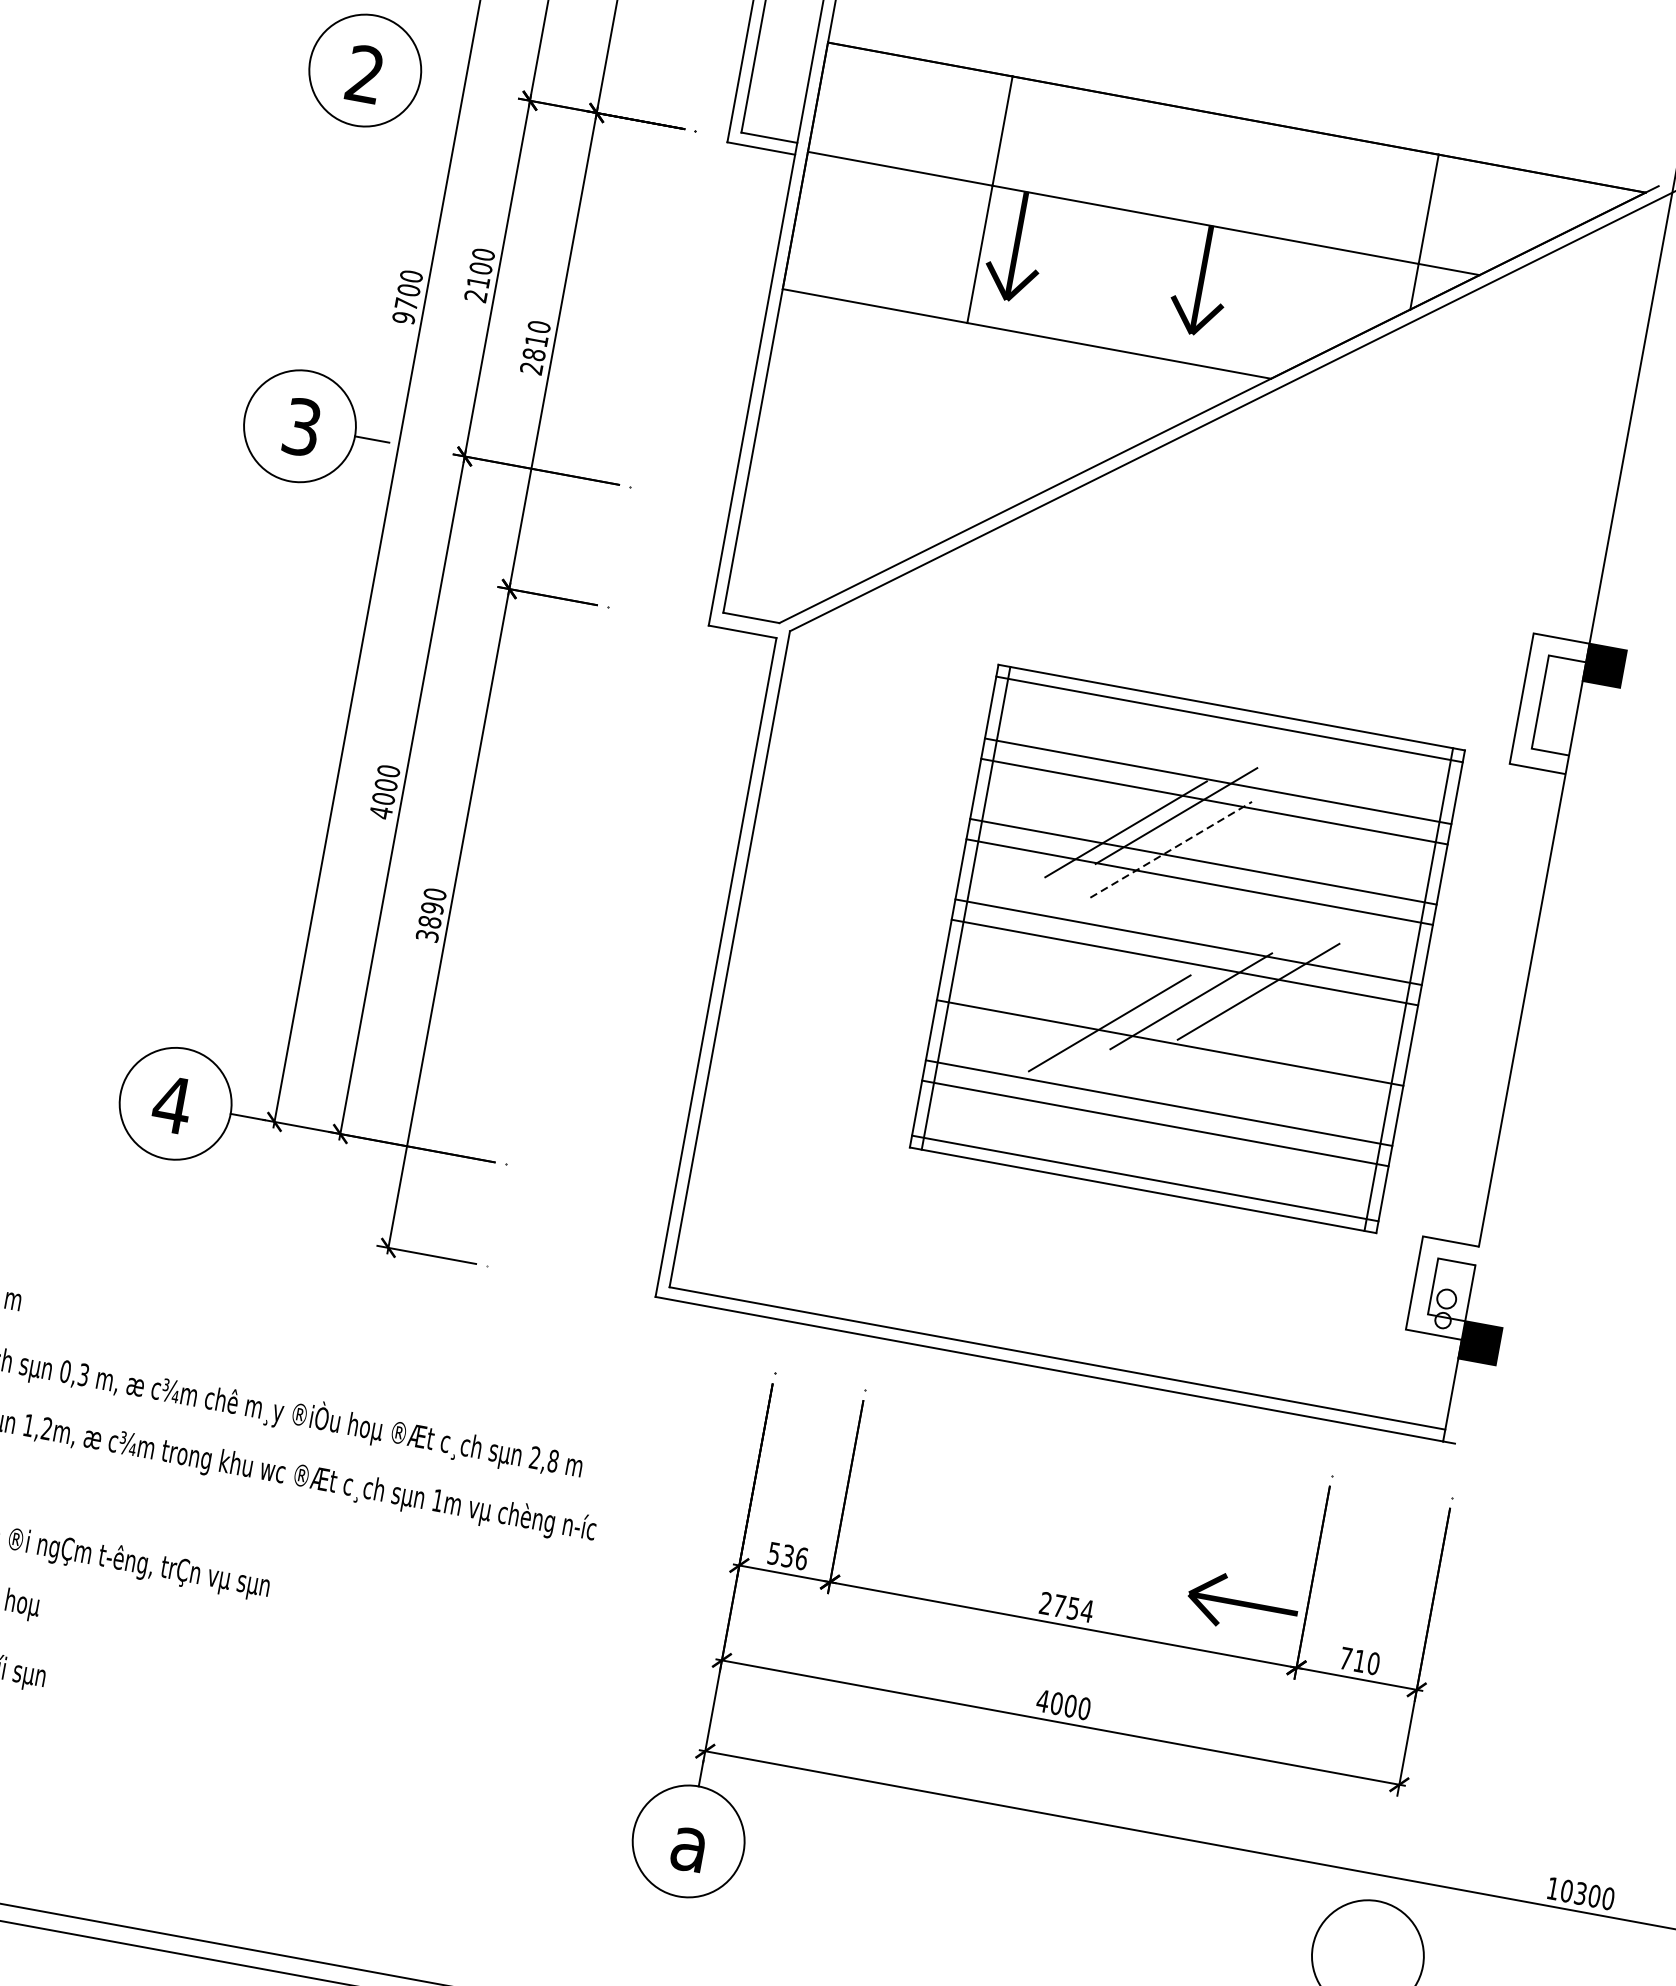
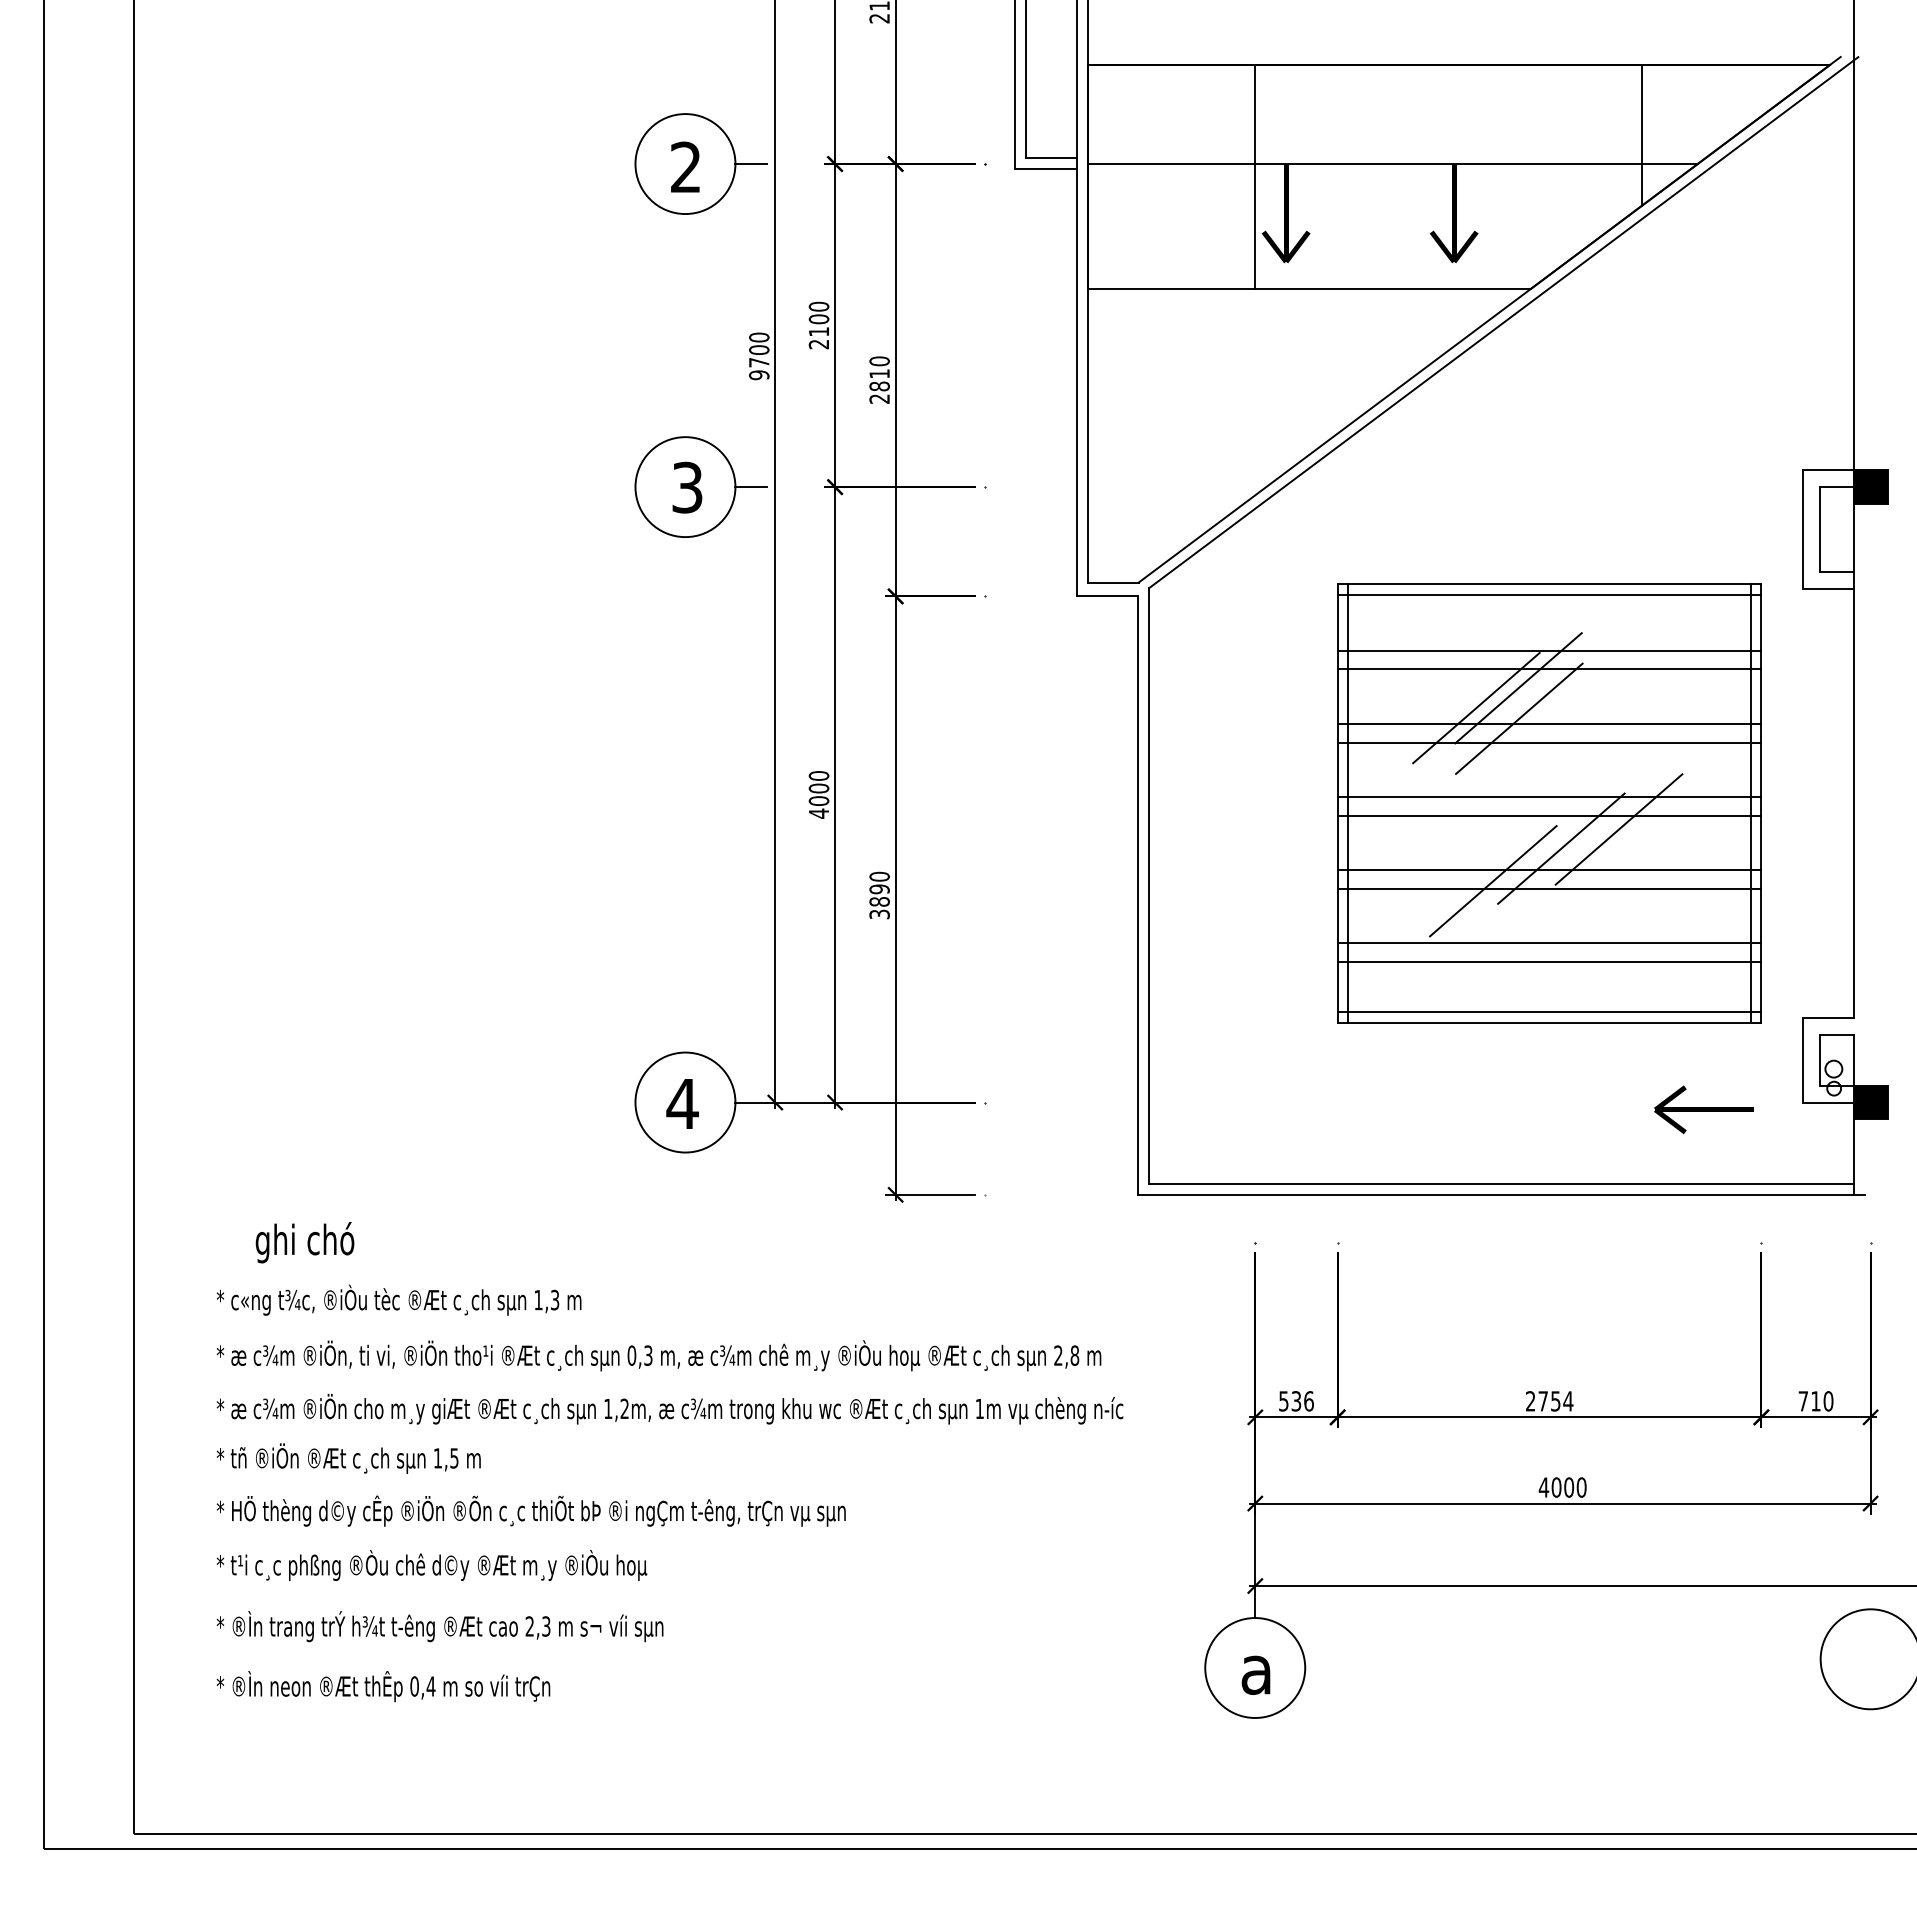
line: (436, 84) -> (750, 164), added
line: (1171, 849) -> (1519, 718), dashed -> solid
line: (1173, 1022) -> (1549, 870), added
part: (1242, 1603) -> (1703, 1109), moved

